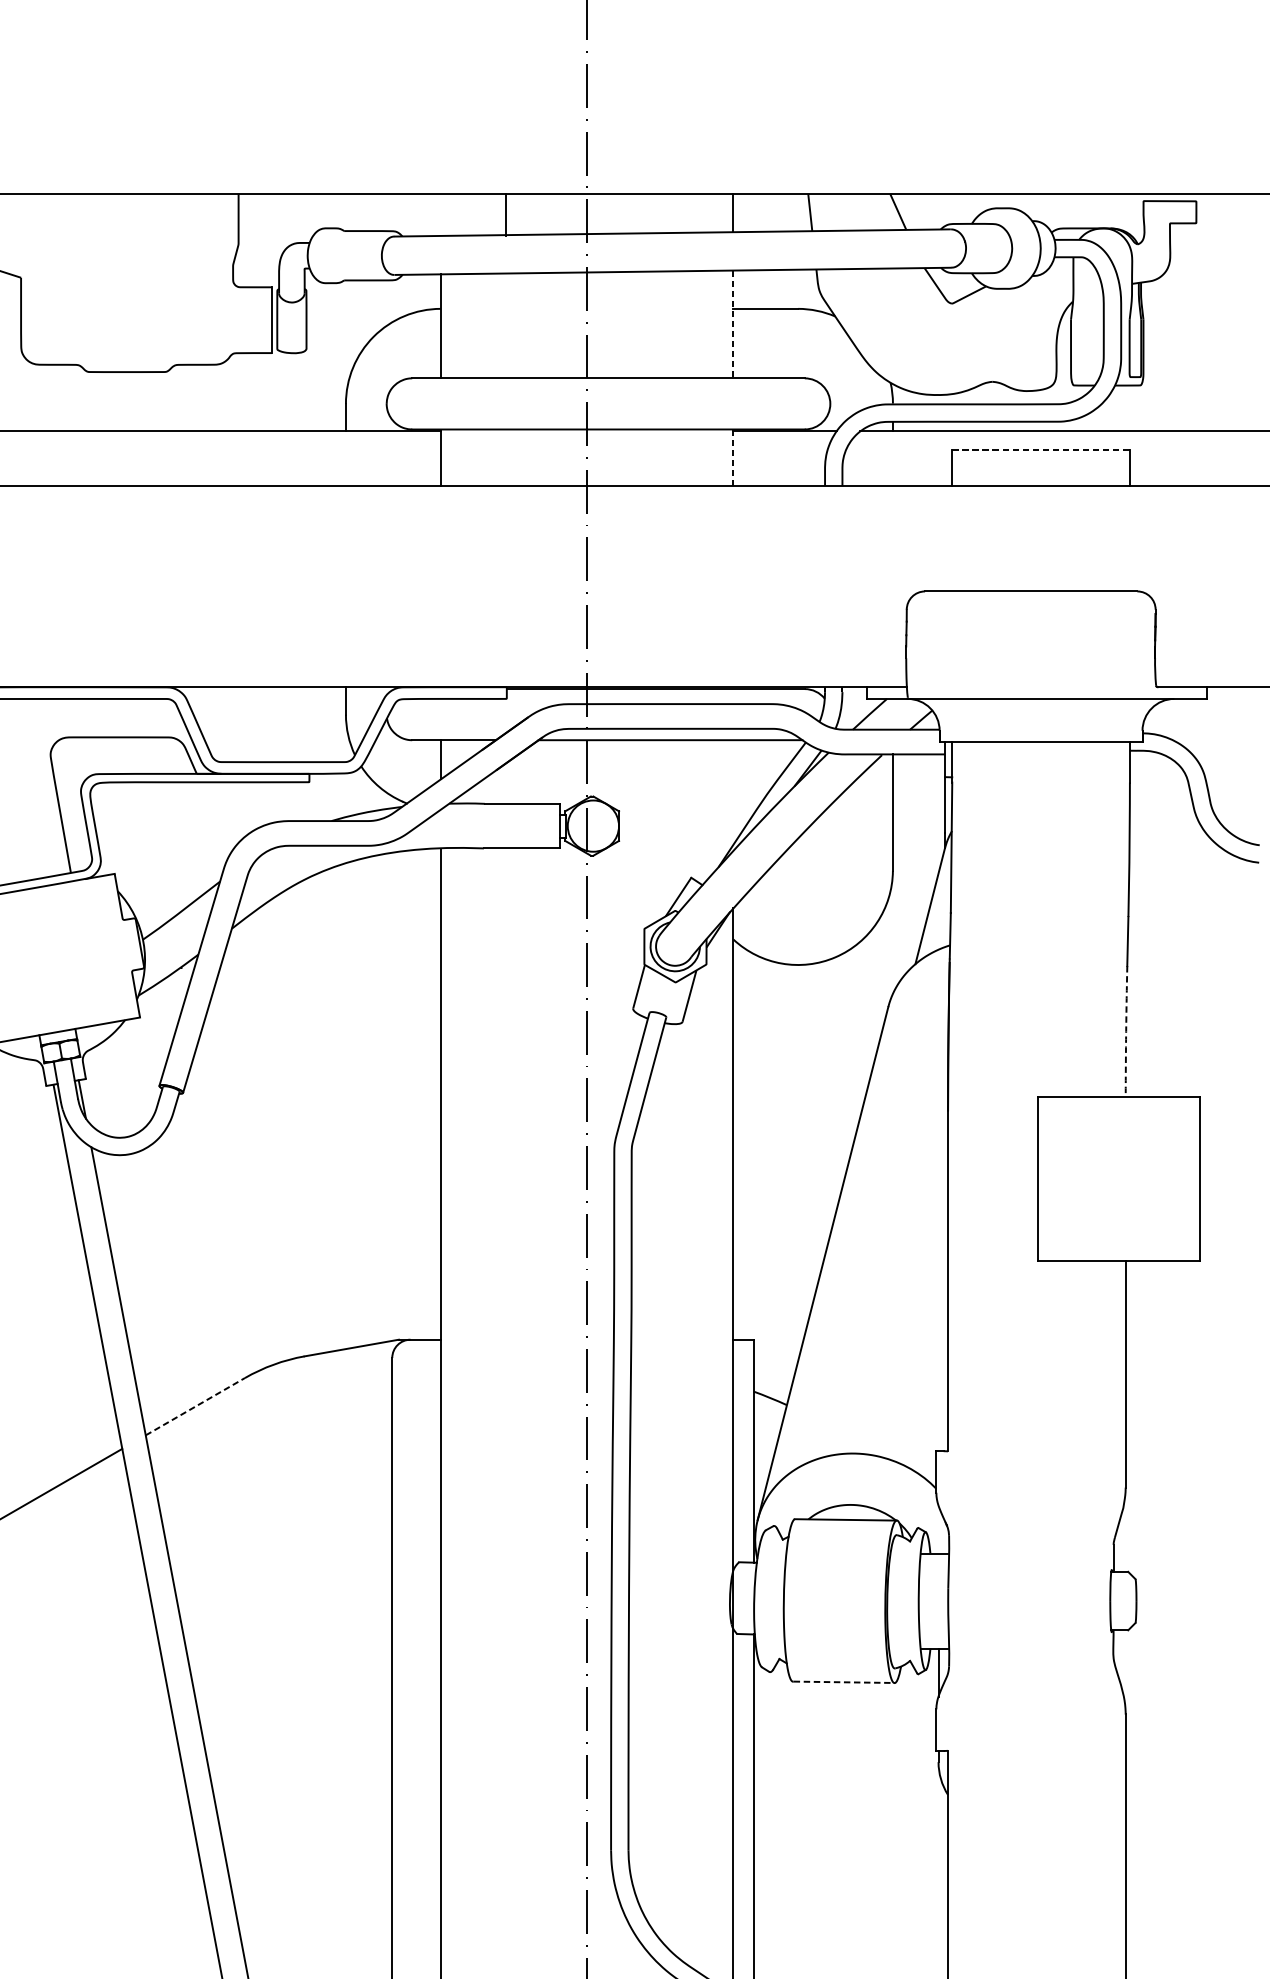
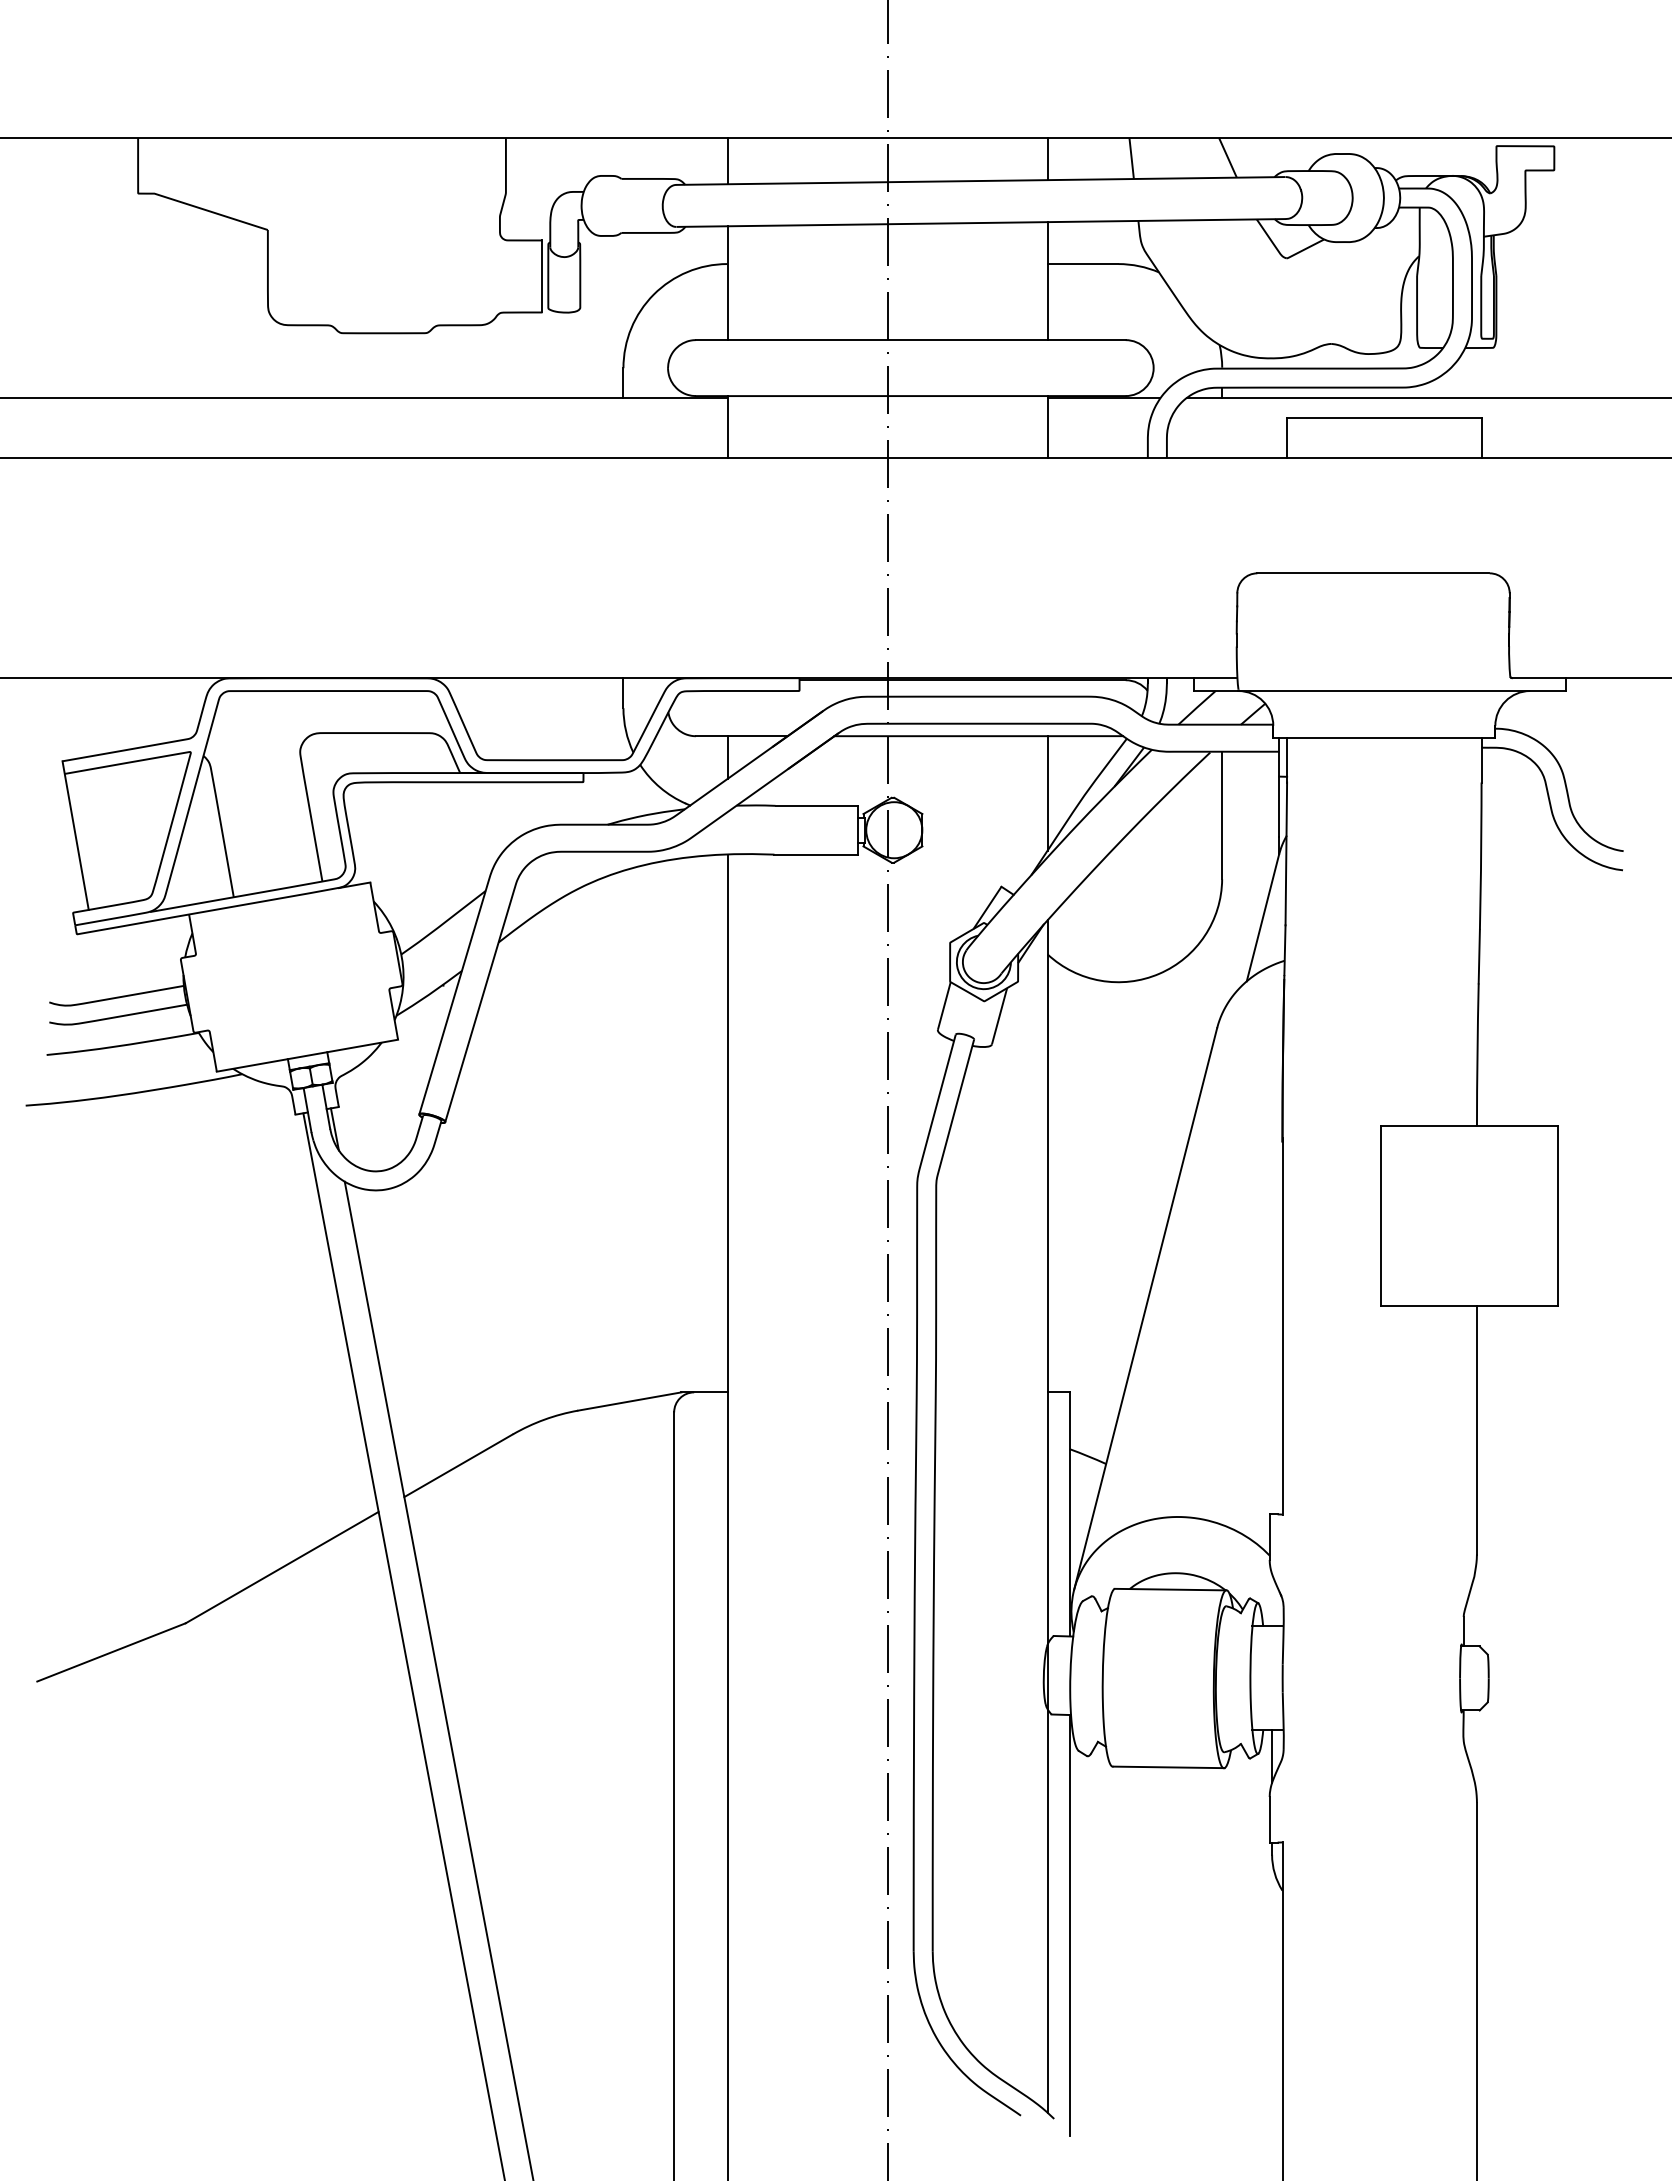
line: (505, 215) -> (727, 161), moved
line: (733, 324) -> (1047, 281), dashed -> solid
line: (1041, 449) -> (1384, 418), dashed -> solid
line: (733, 458) -> (1047, 427), dashed -> solid
line: (733, 792) -> (1047, 793), added
arc: (1126, 1031) -> (1477, 1054), dashed -> solid
line: (195, 1406) -> (458, 1465), dashed -> solid
line: (844, 1682) -> (1169, 1767), dashed -> solid

